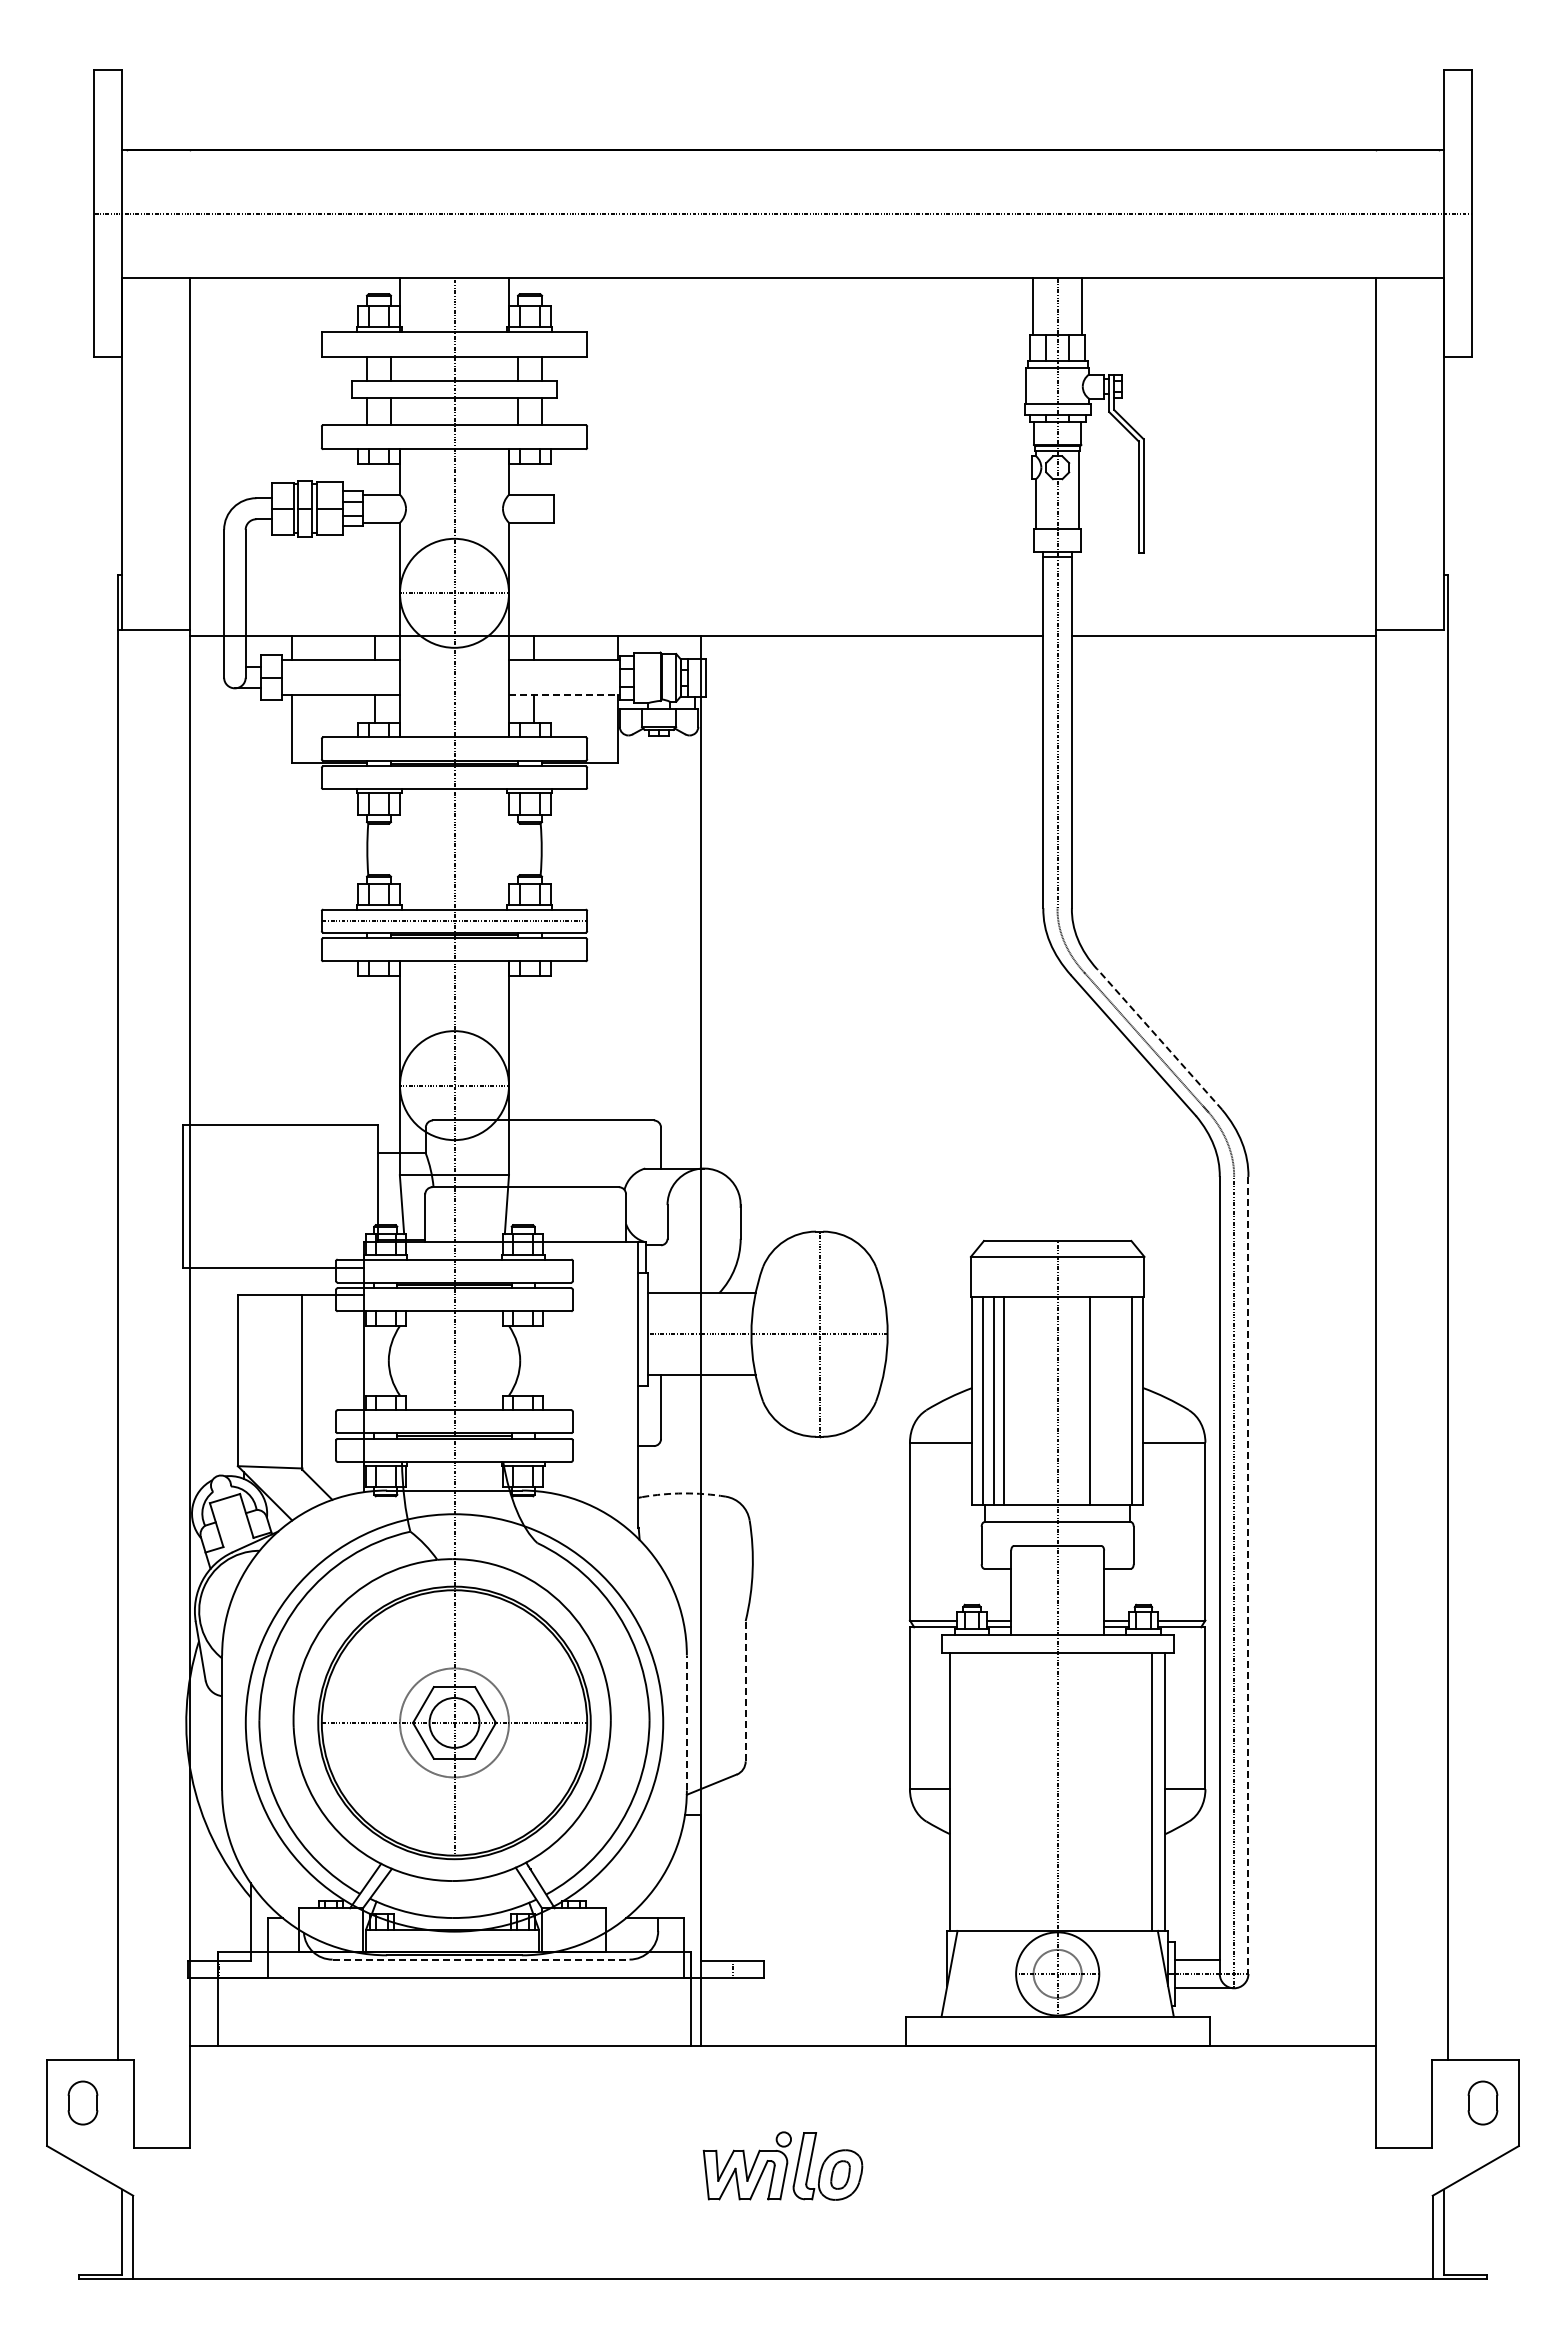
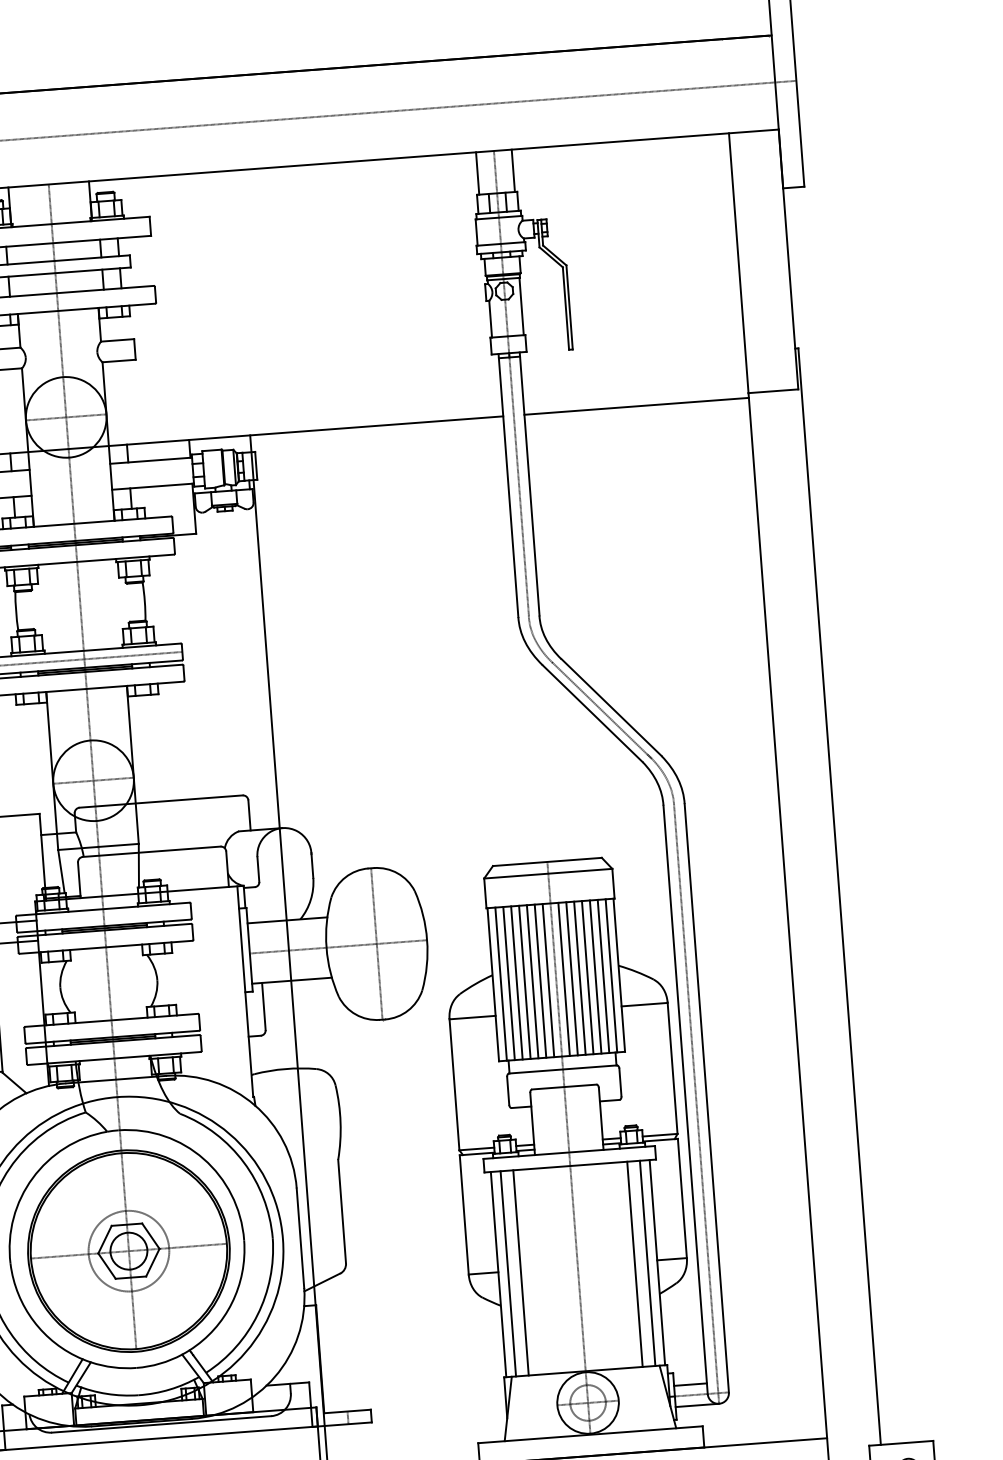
line: (564, 695) -> (153, 486), dashed -> solid
line: (1159, 1039) -> (611, 707), dashed -> solid
line: (1015, 1400) -> (525, 982), added
line: (1025, 1400) -> (532, 981), added
line: (1036, 1400) -> (540, 980), added
line: (1047, 1400) -> (548, 980), added
line: (1068, 1400) -> (564, 979), added
line: (1079, 1400) -> (572, 978), added
line: (1100, 1400) -> (587, 977), added
line: (1111, 1400) -> (595, 976), added
line: (1121, 1400) -> (603, 976), added
arc: (683, 1493) -> (285, 1069), dashed -> solid
line: (1248, 1575) -> (706, 1098), dashed -> solid
line: (745, 1690) -> (341, 1211), dashed -> solid
line: (686, 1722) -> (300, 1237), dashed -> solid
line: (963, 1791) -> (508, 1273), added
line: (980, 1791) -> (520, 1272), added
line: (1134, 1791) -> (634, 1264), added
line: (481, 1959) -> (161, 1424), dashed -> solid

